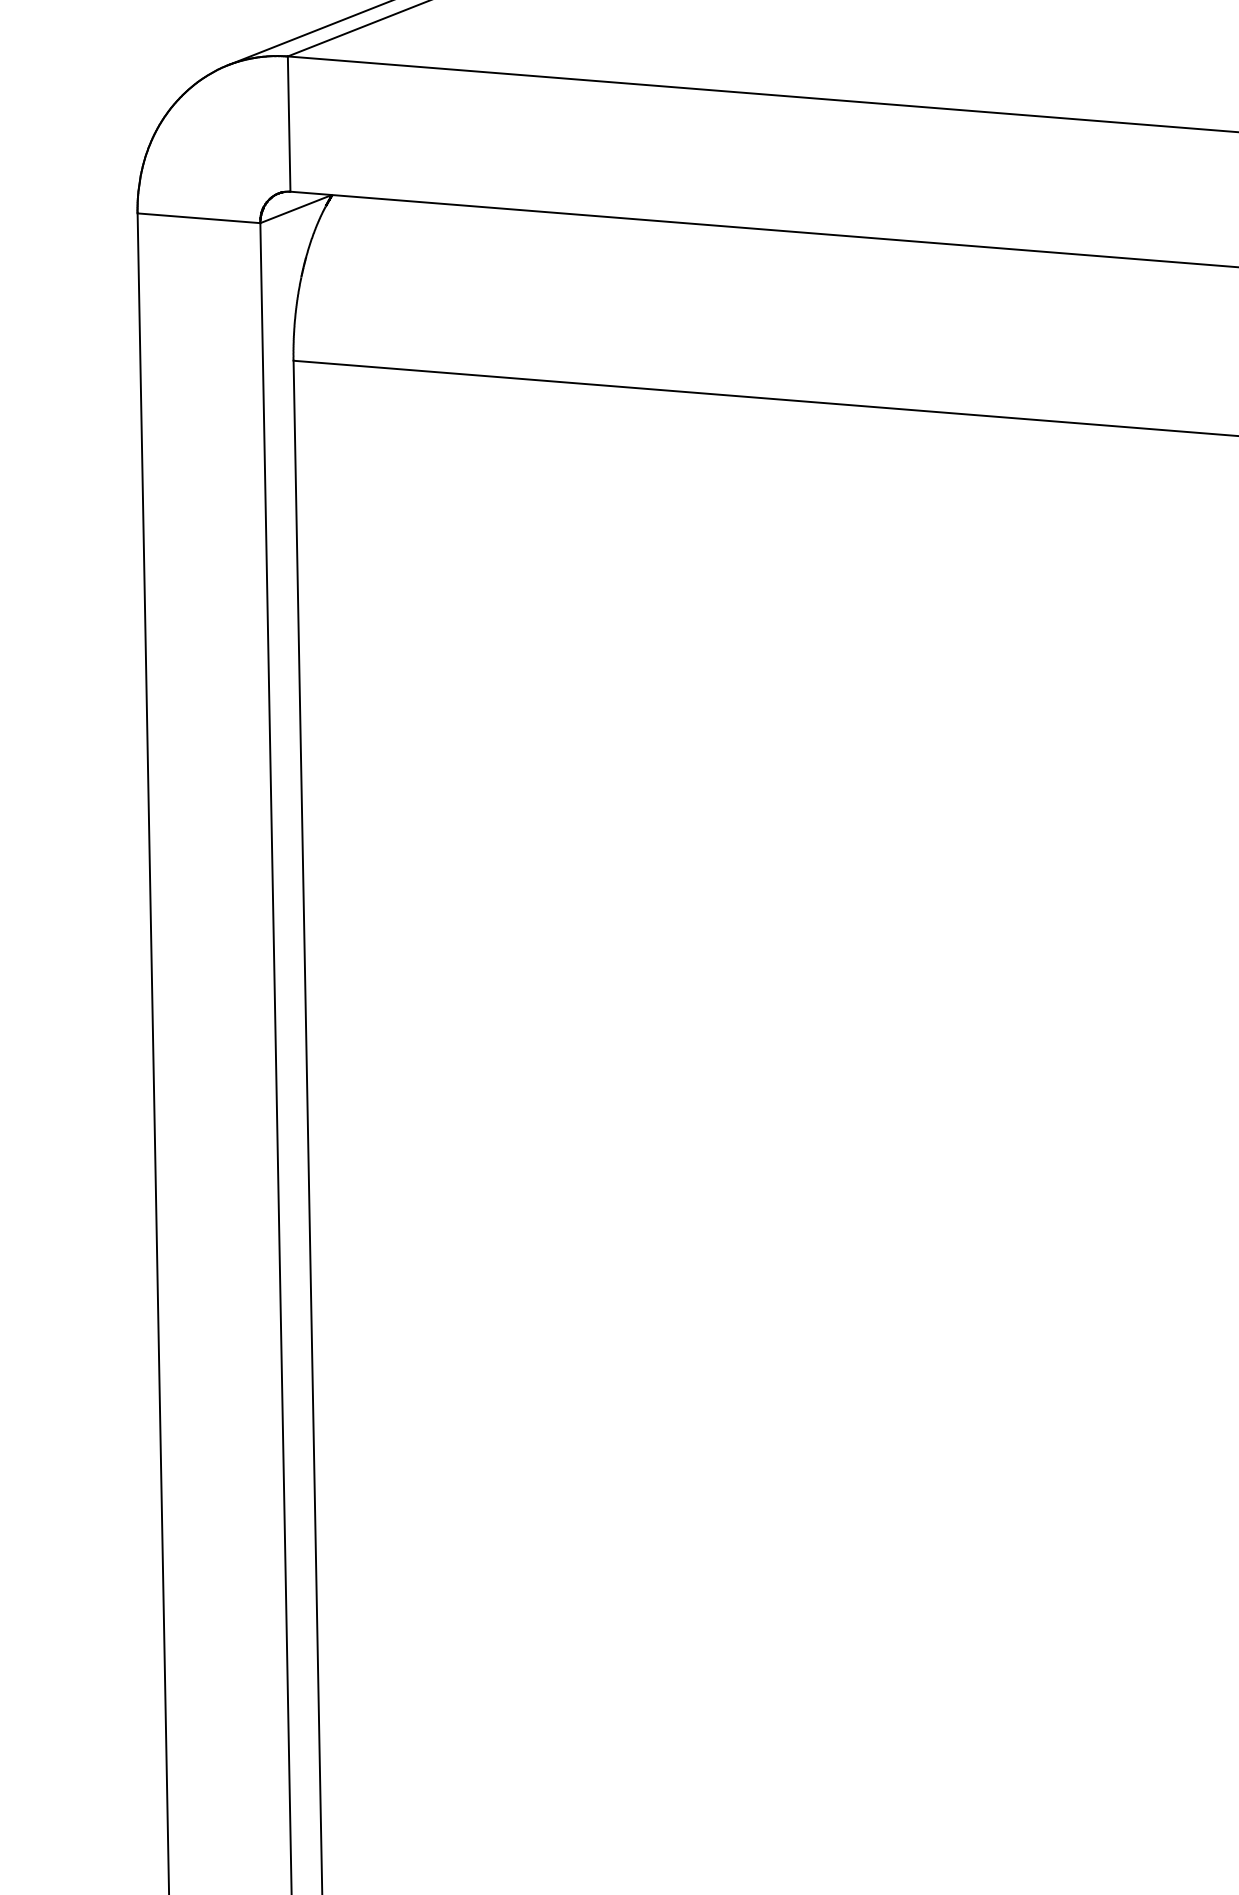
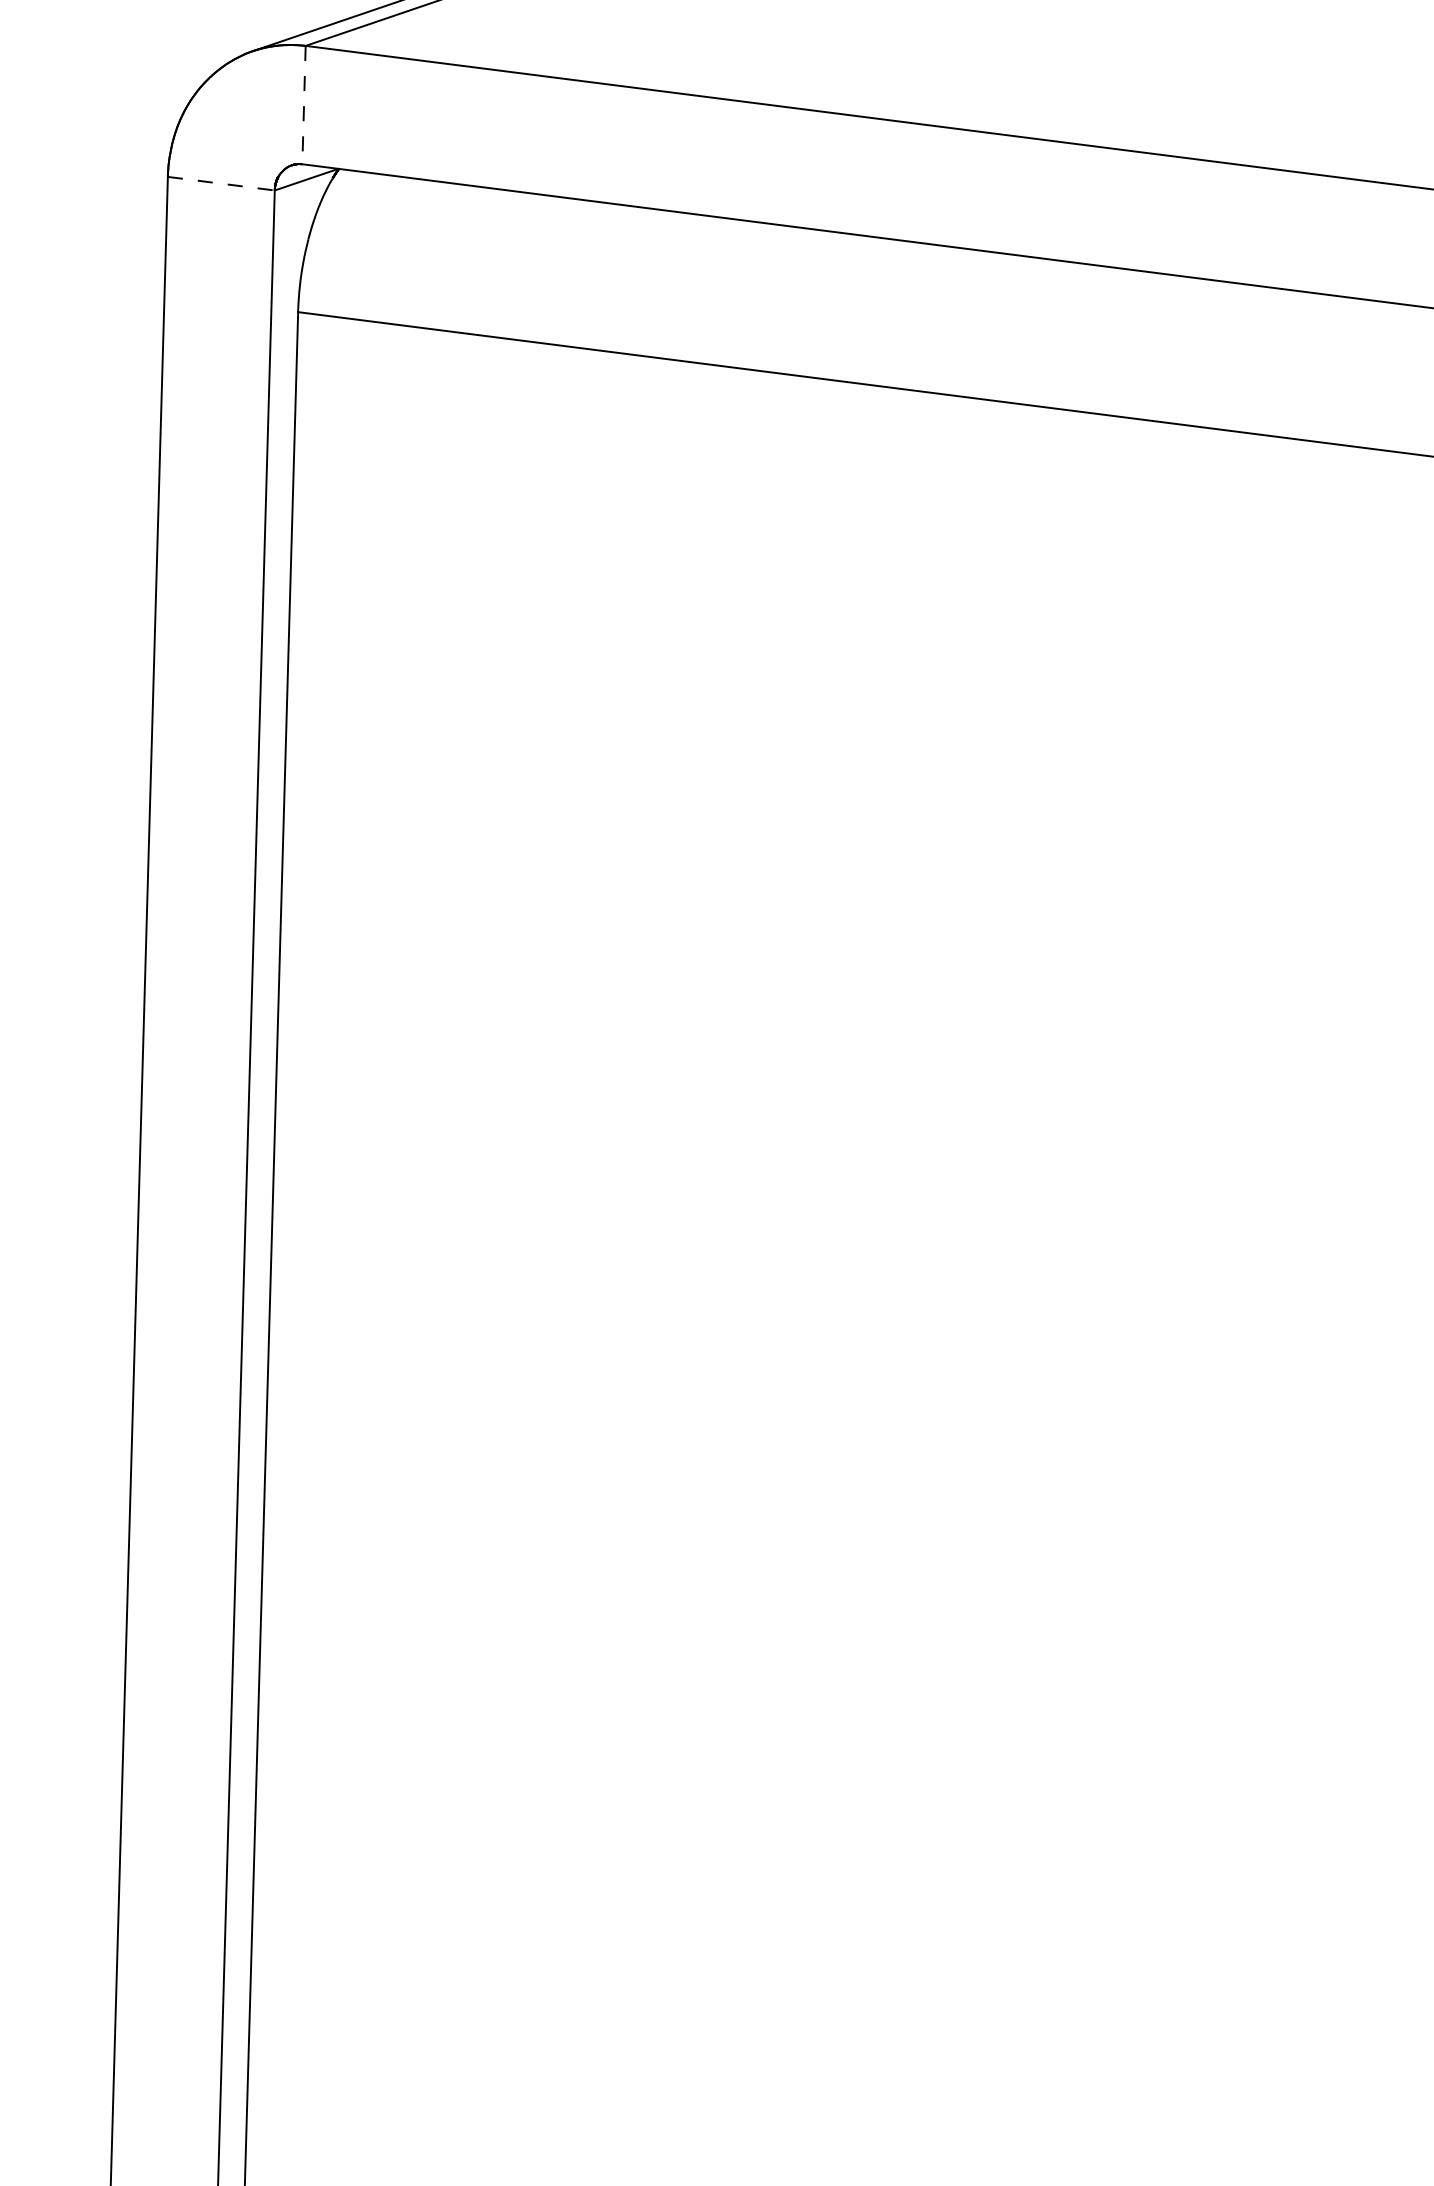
line: (289, 124) -> (304, 105), solid -> dashed
line: (199, 218) -> (221, 183), solid -> dashed

